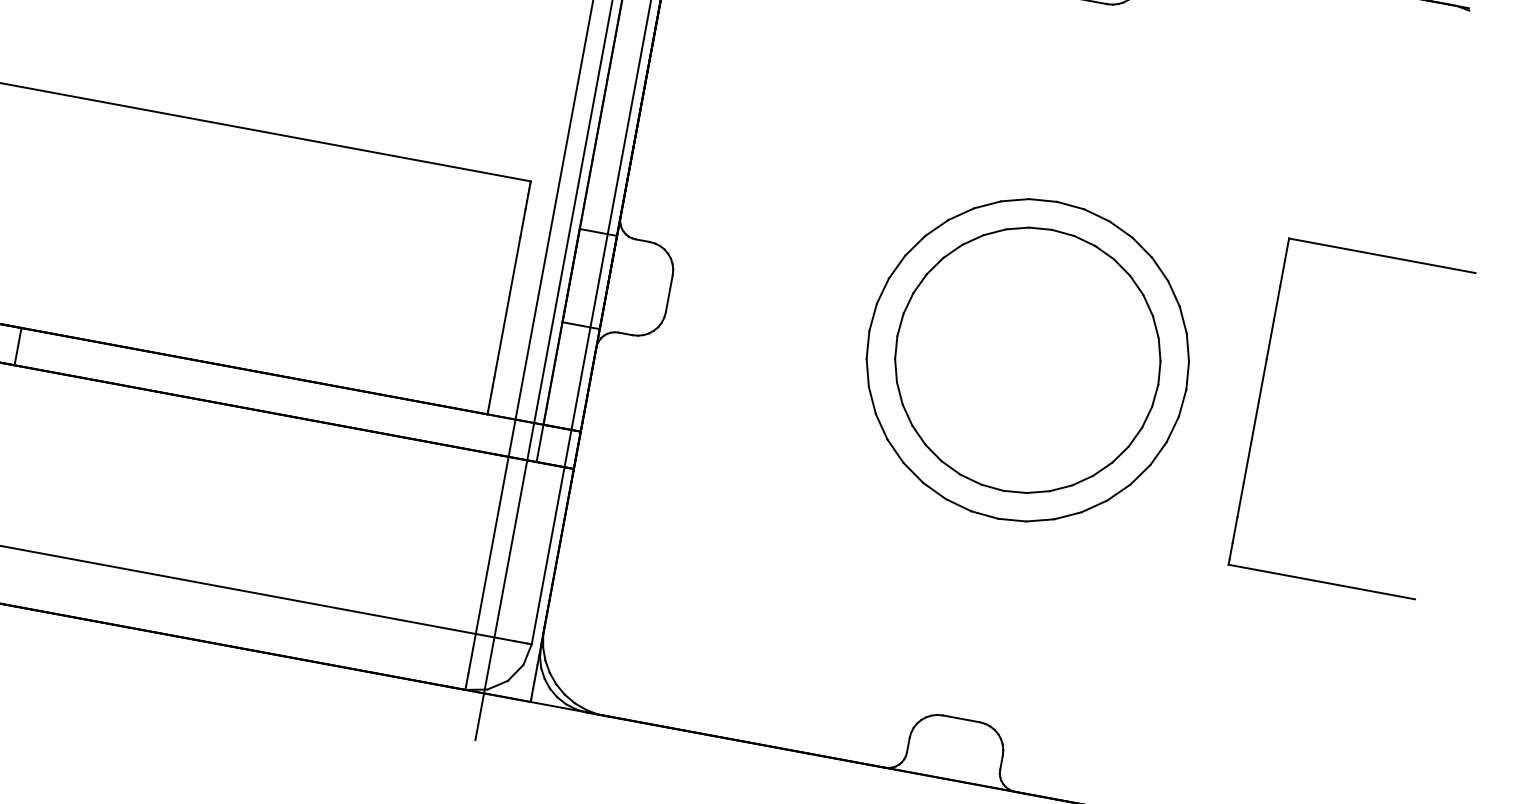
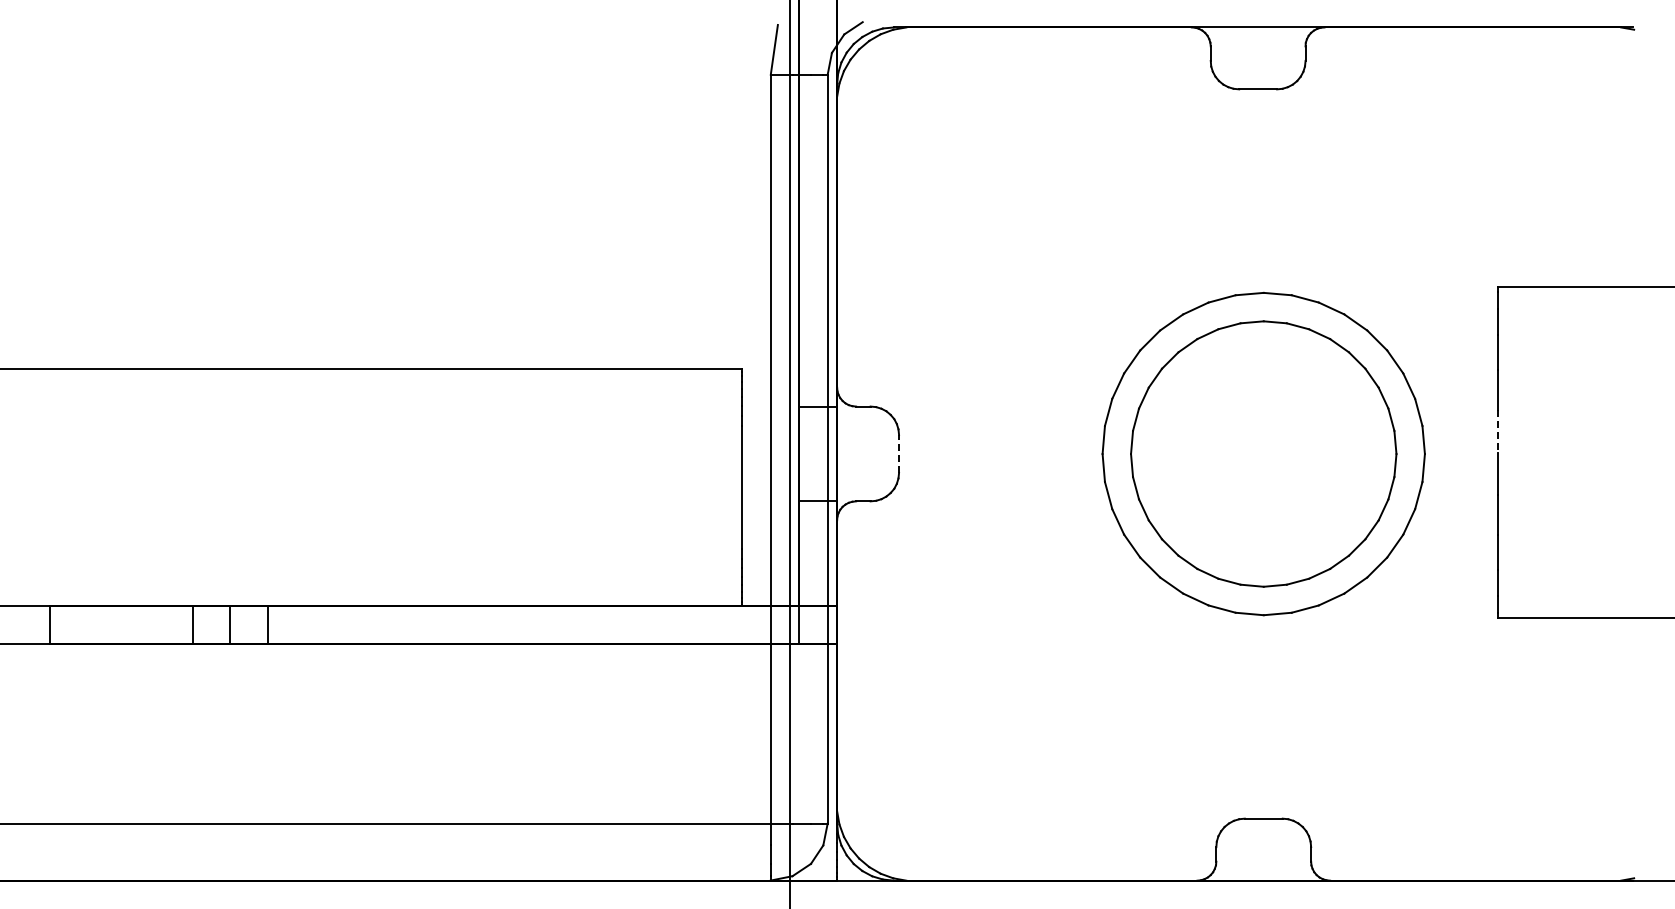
line: (669, 293) -> (899, 453), solid -> dashed
line: (1262, 380) -> (1498, 431), solid -> dashed

